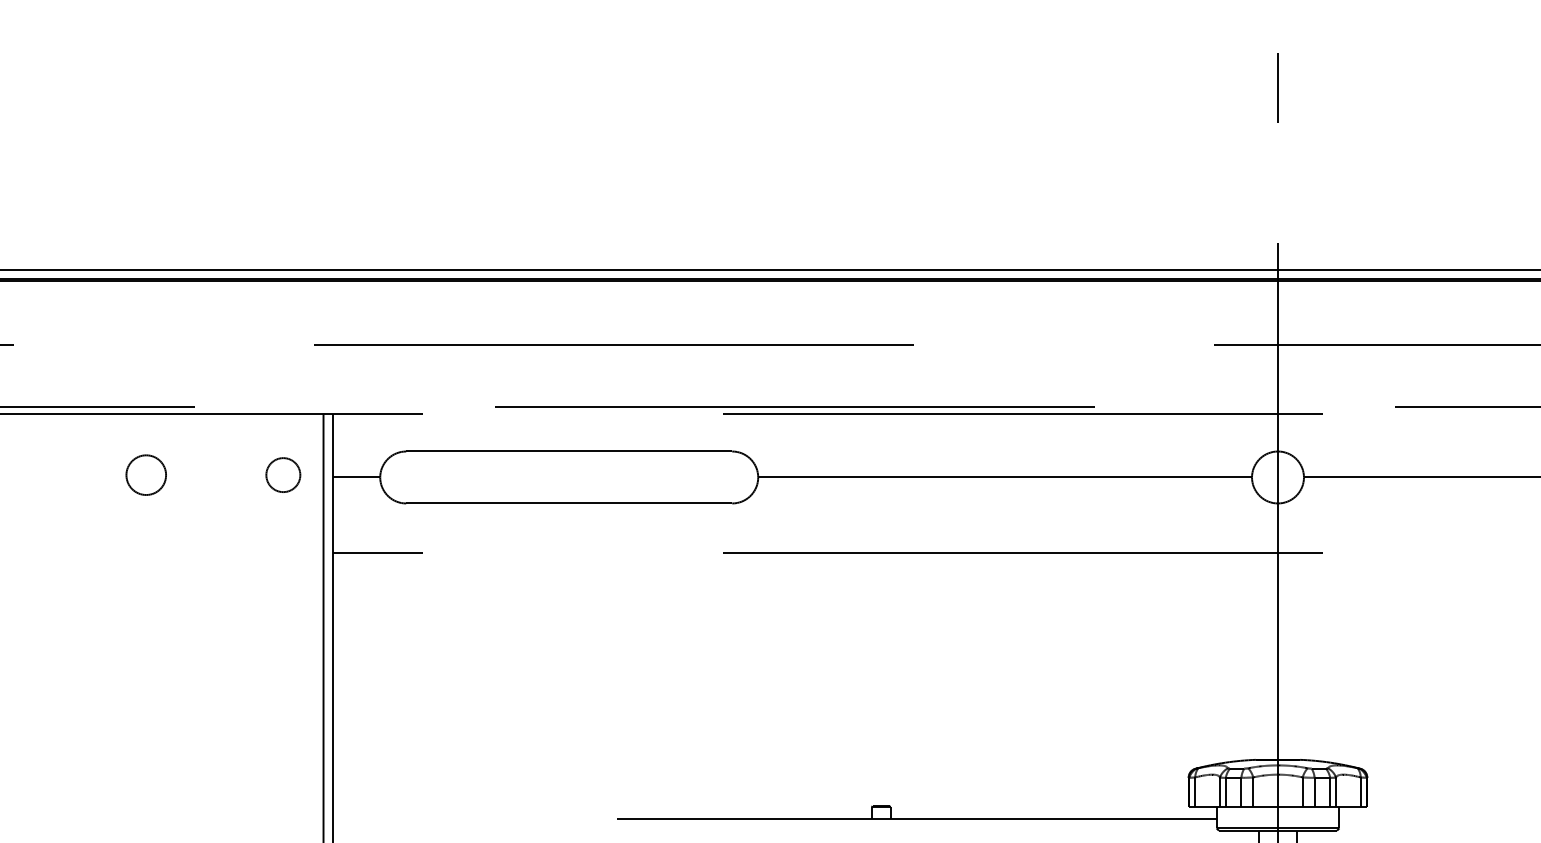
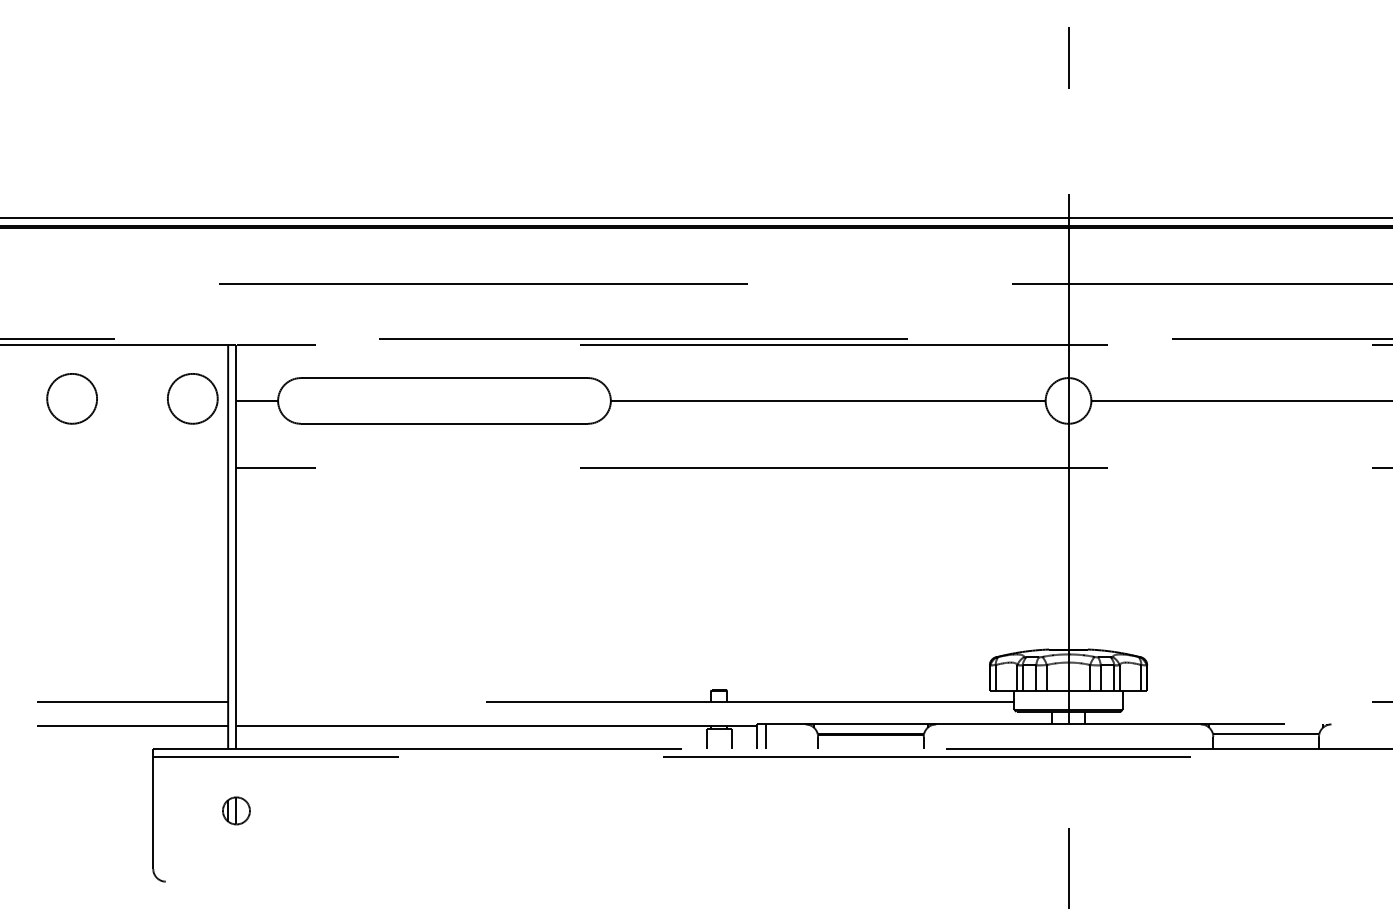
circle: (145, 474) -> (71, 398), size x1.43
circle: (283, 474) -> (192, 398), size x1.67
line: (214, 818) -> (132, 701), added

